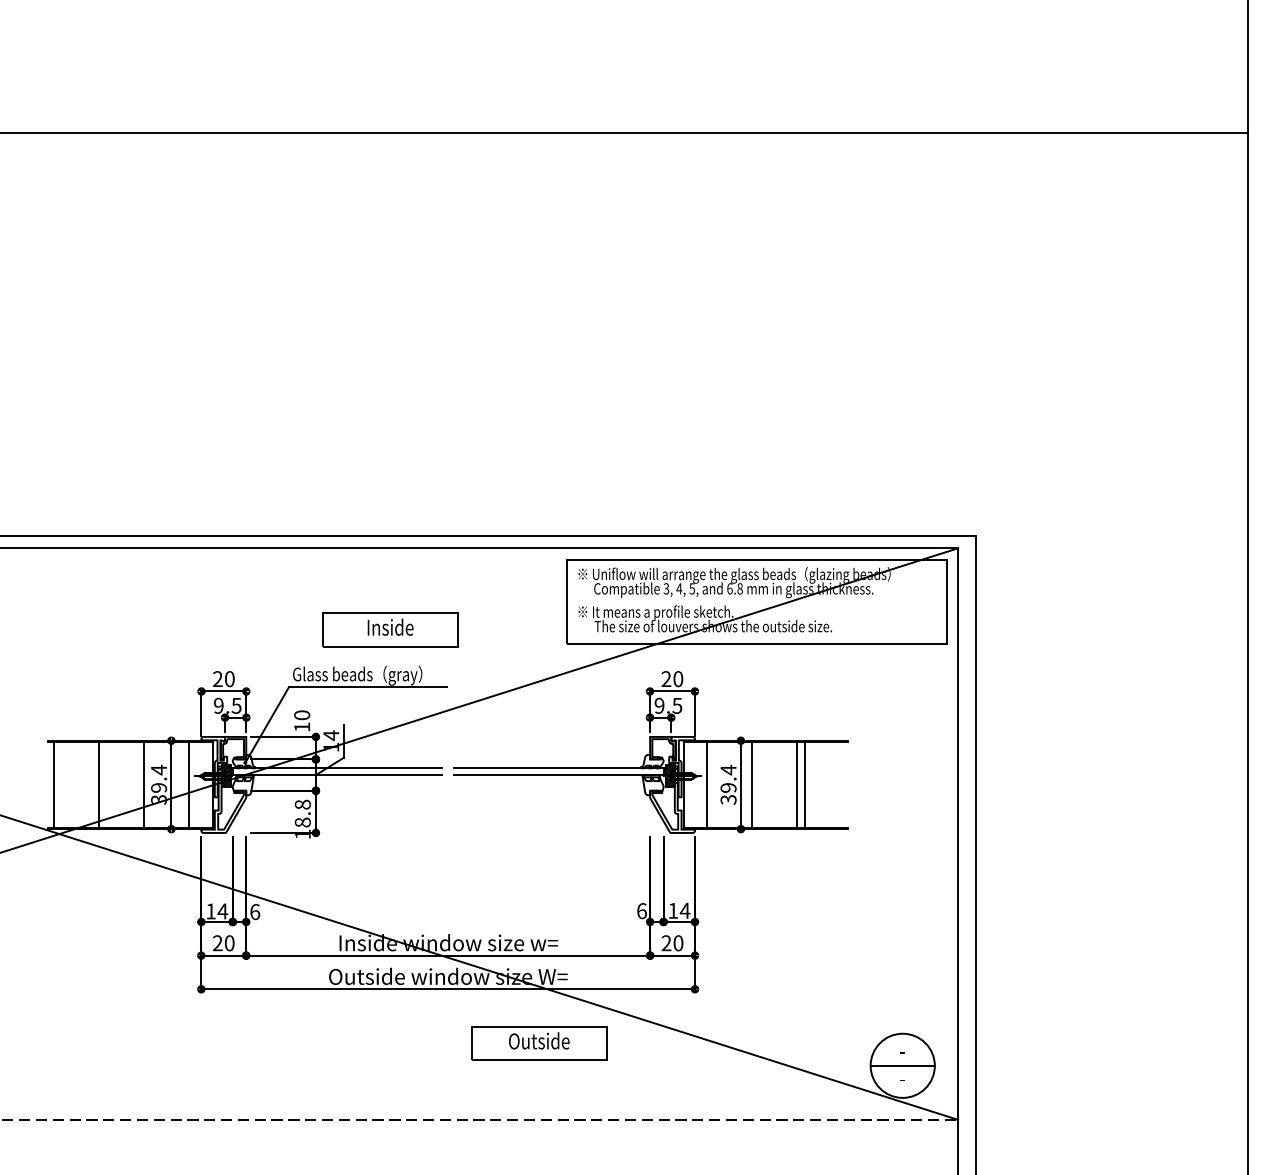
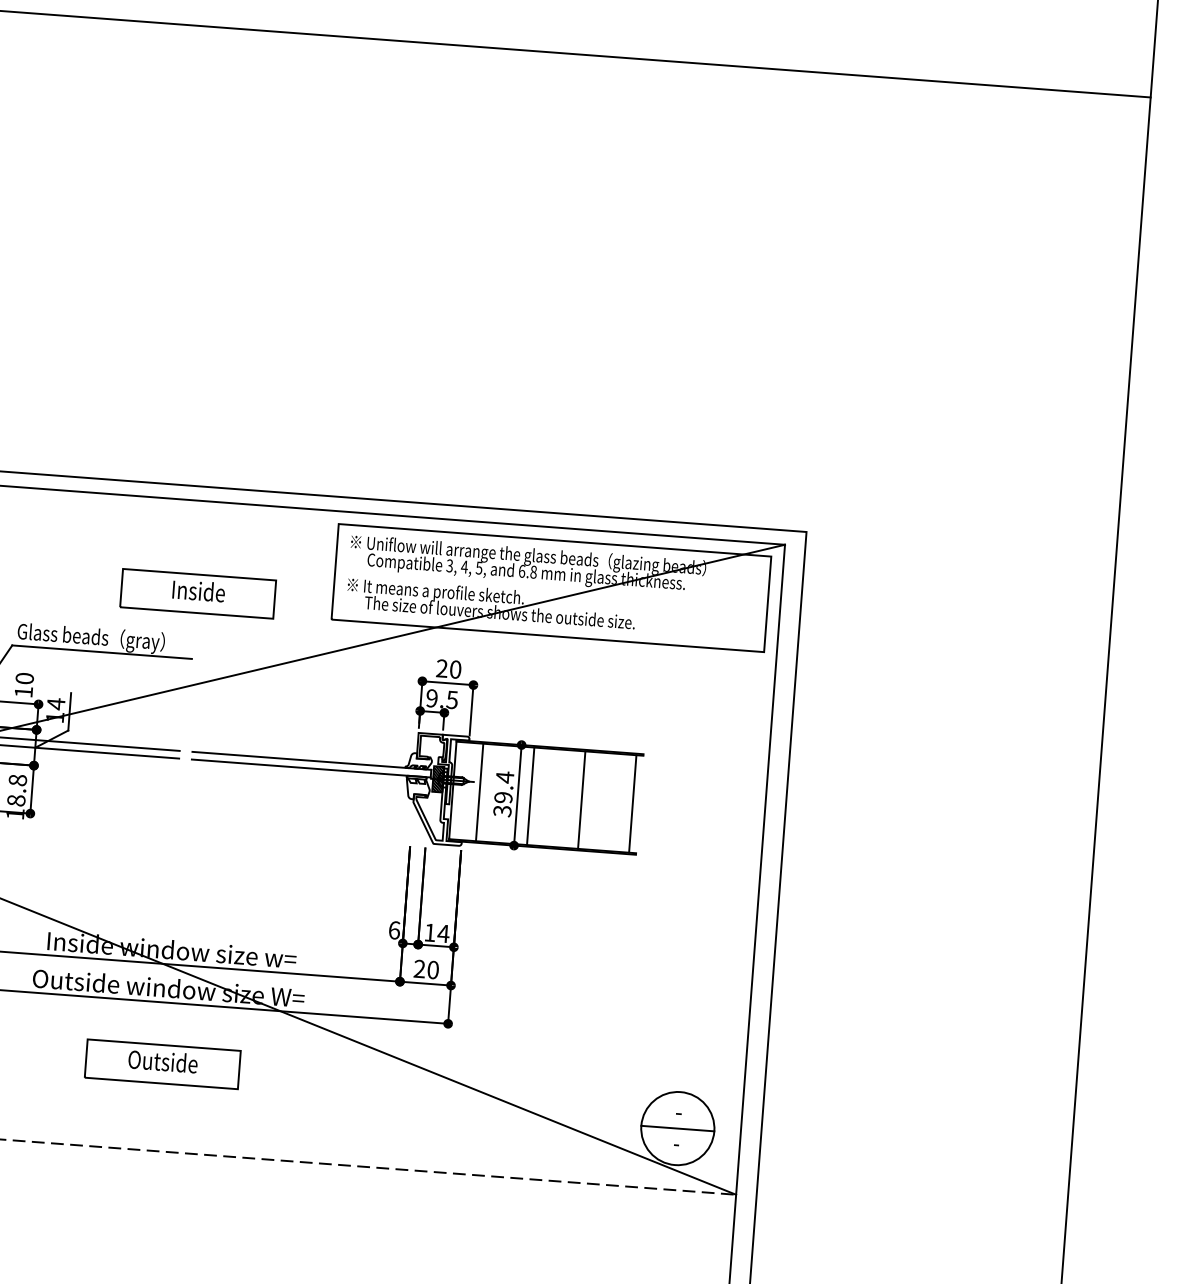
part: (390, 629) -> (198, 593), moved
line: (805, 784) -> (633, 803), moved
part: (539, 1043) -> (163, 1064), moved

